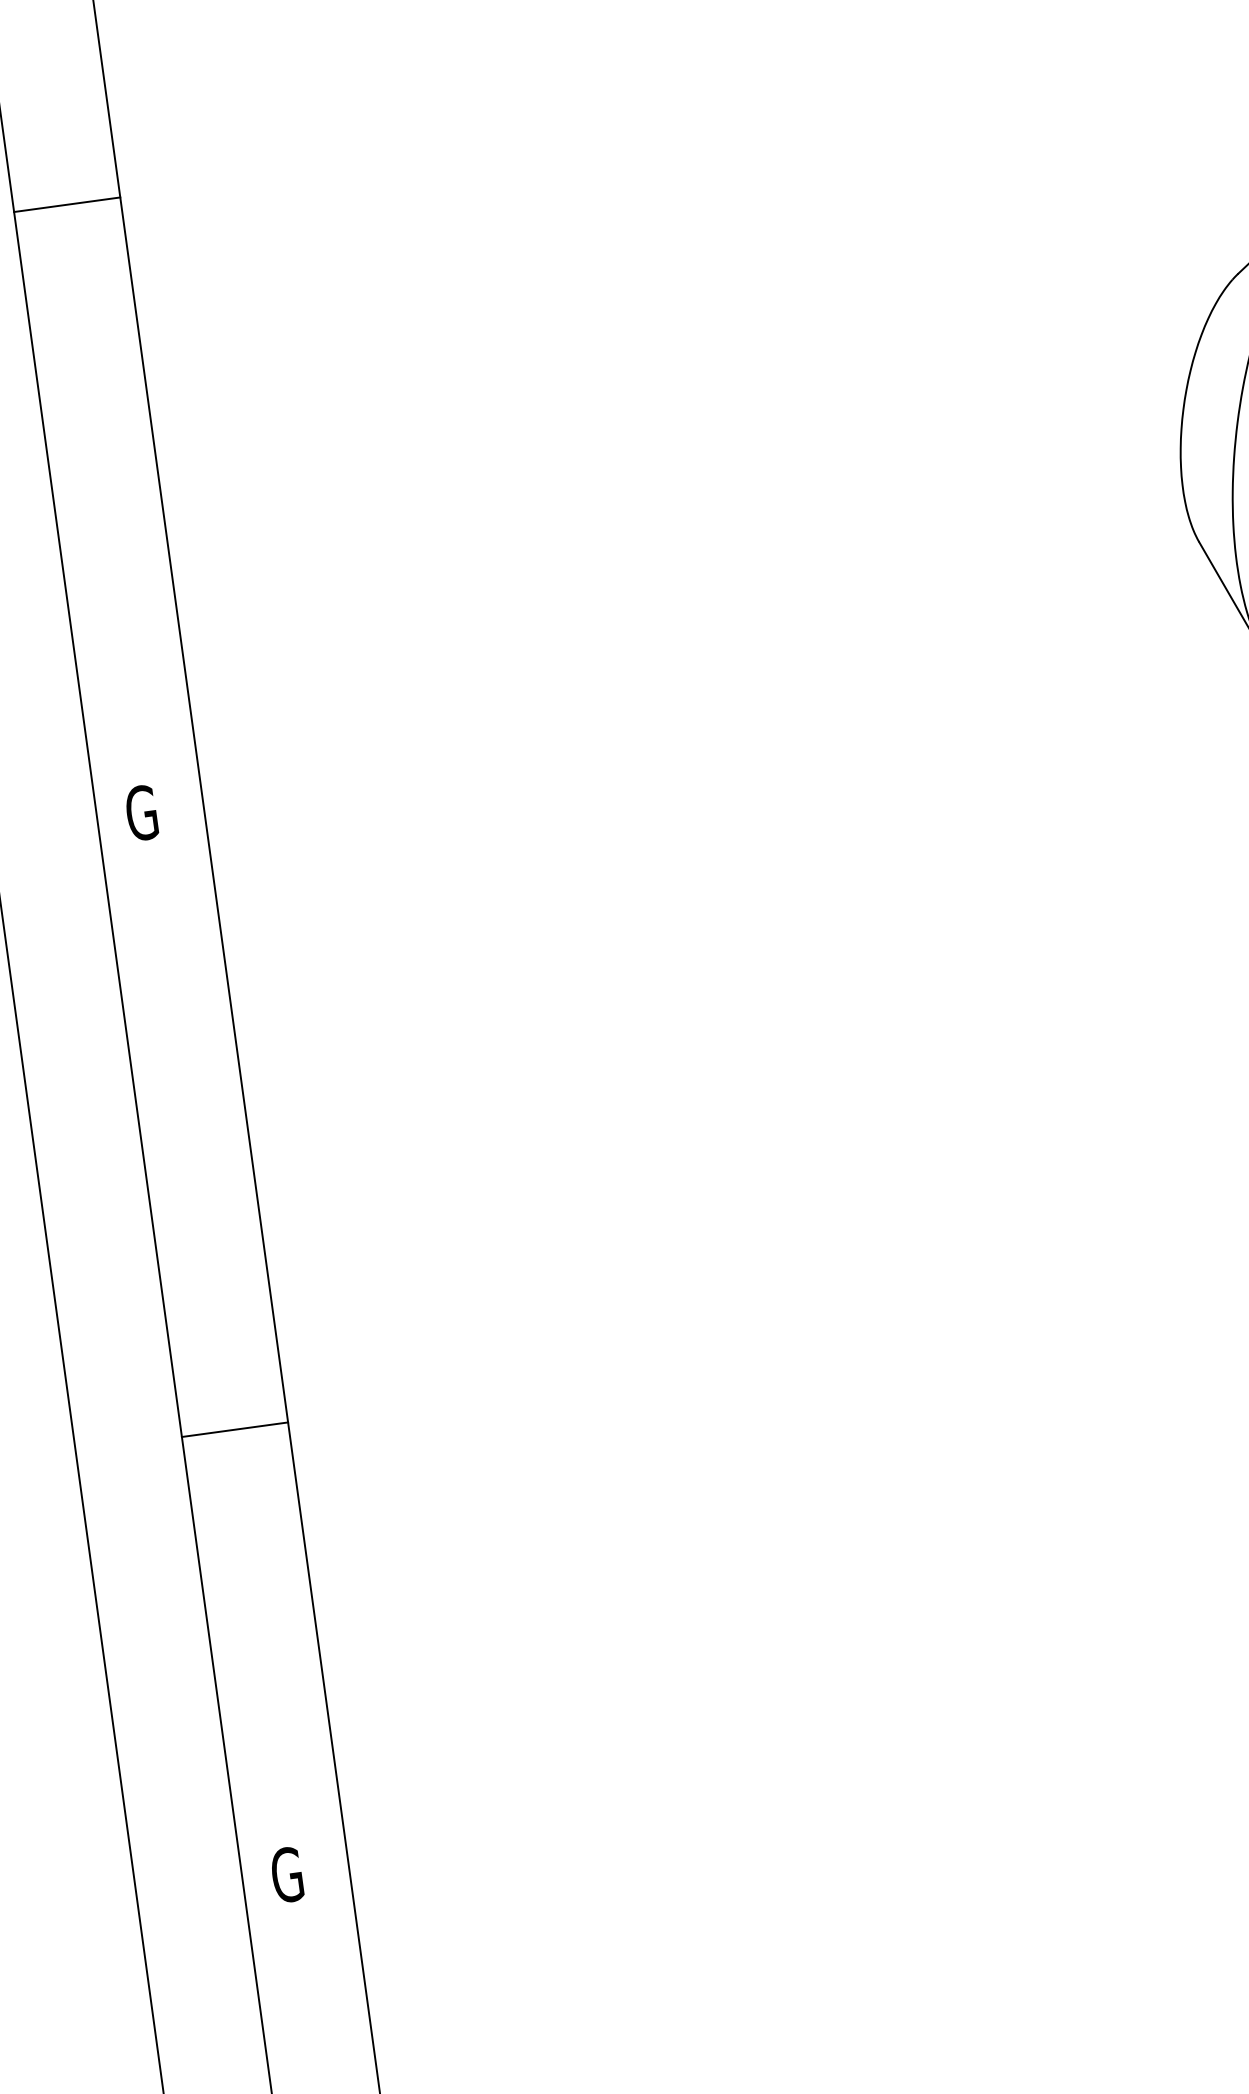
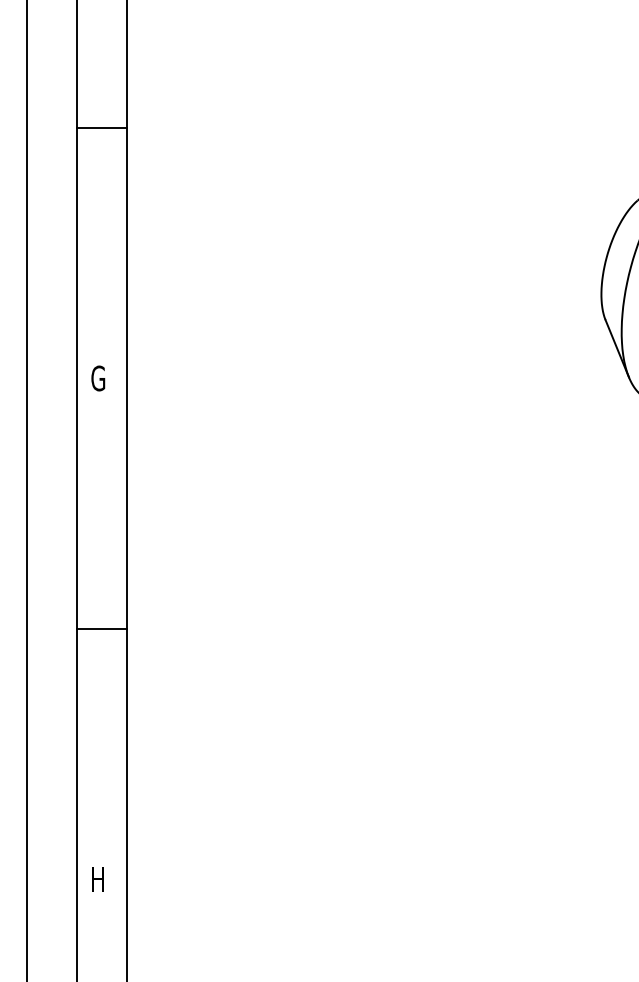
line: (67, 203) -> (102, 127), moved
line: (235, 1430) -> (102, 629), moved
text: (287, 1874) -> (98, 879), G -> H

